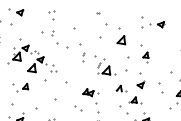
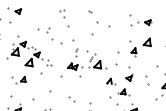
part: (51, 15) -> (61, 14), moved
part: (121, 40) -> (147, 42), moved
part: (90, 96) -> (74, 70), moved

